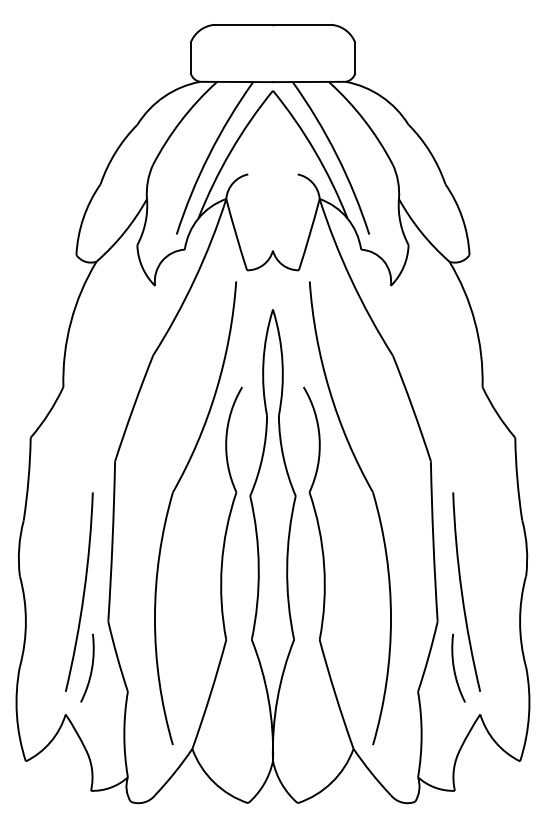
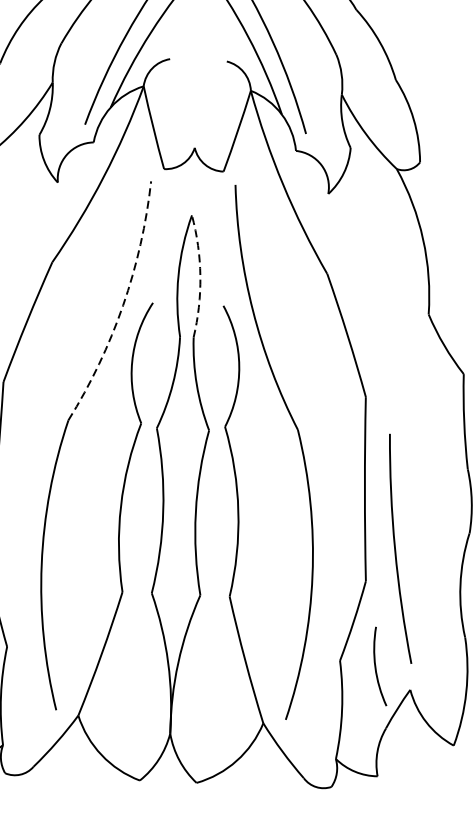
arc: (282, 362) -> (200, 276), solid -> dashed
arc: (216, 390) -> (123, 305), solid -> dashed
arc: (455, 669) -> (377, 667), moved

